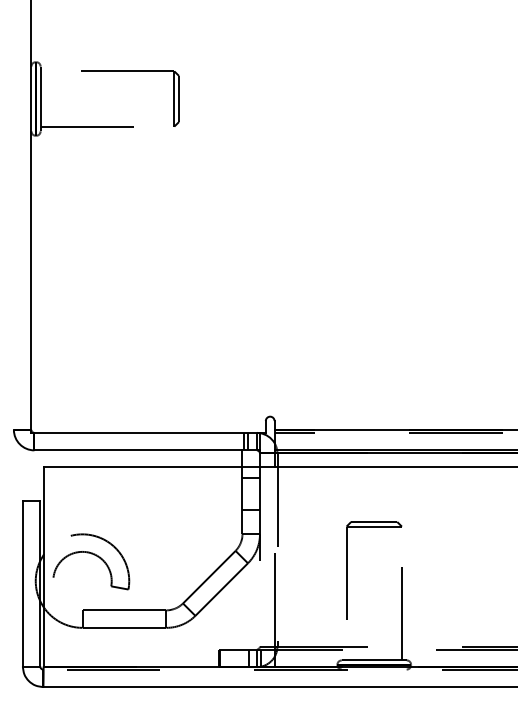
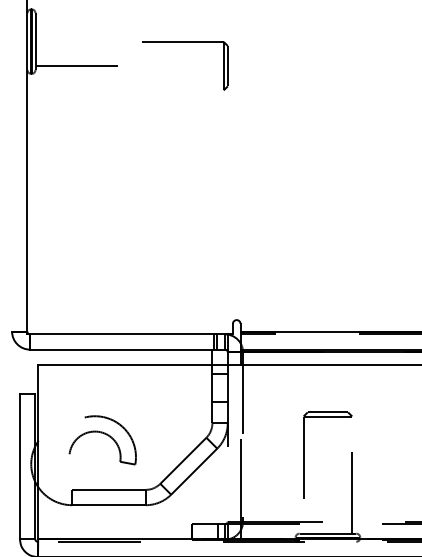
part: (130, 71) -> (185, 42), moved
part: (94, 555) -> (105, 434), moved

